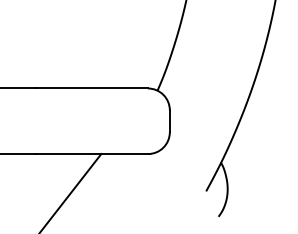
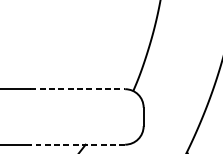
line: (92, 88) -> (78, 89), solid -> dashed
line: (92, 154) -> (78, 145), solid -> dashed

